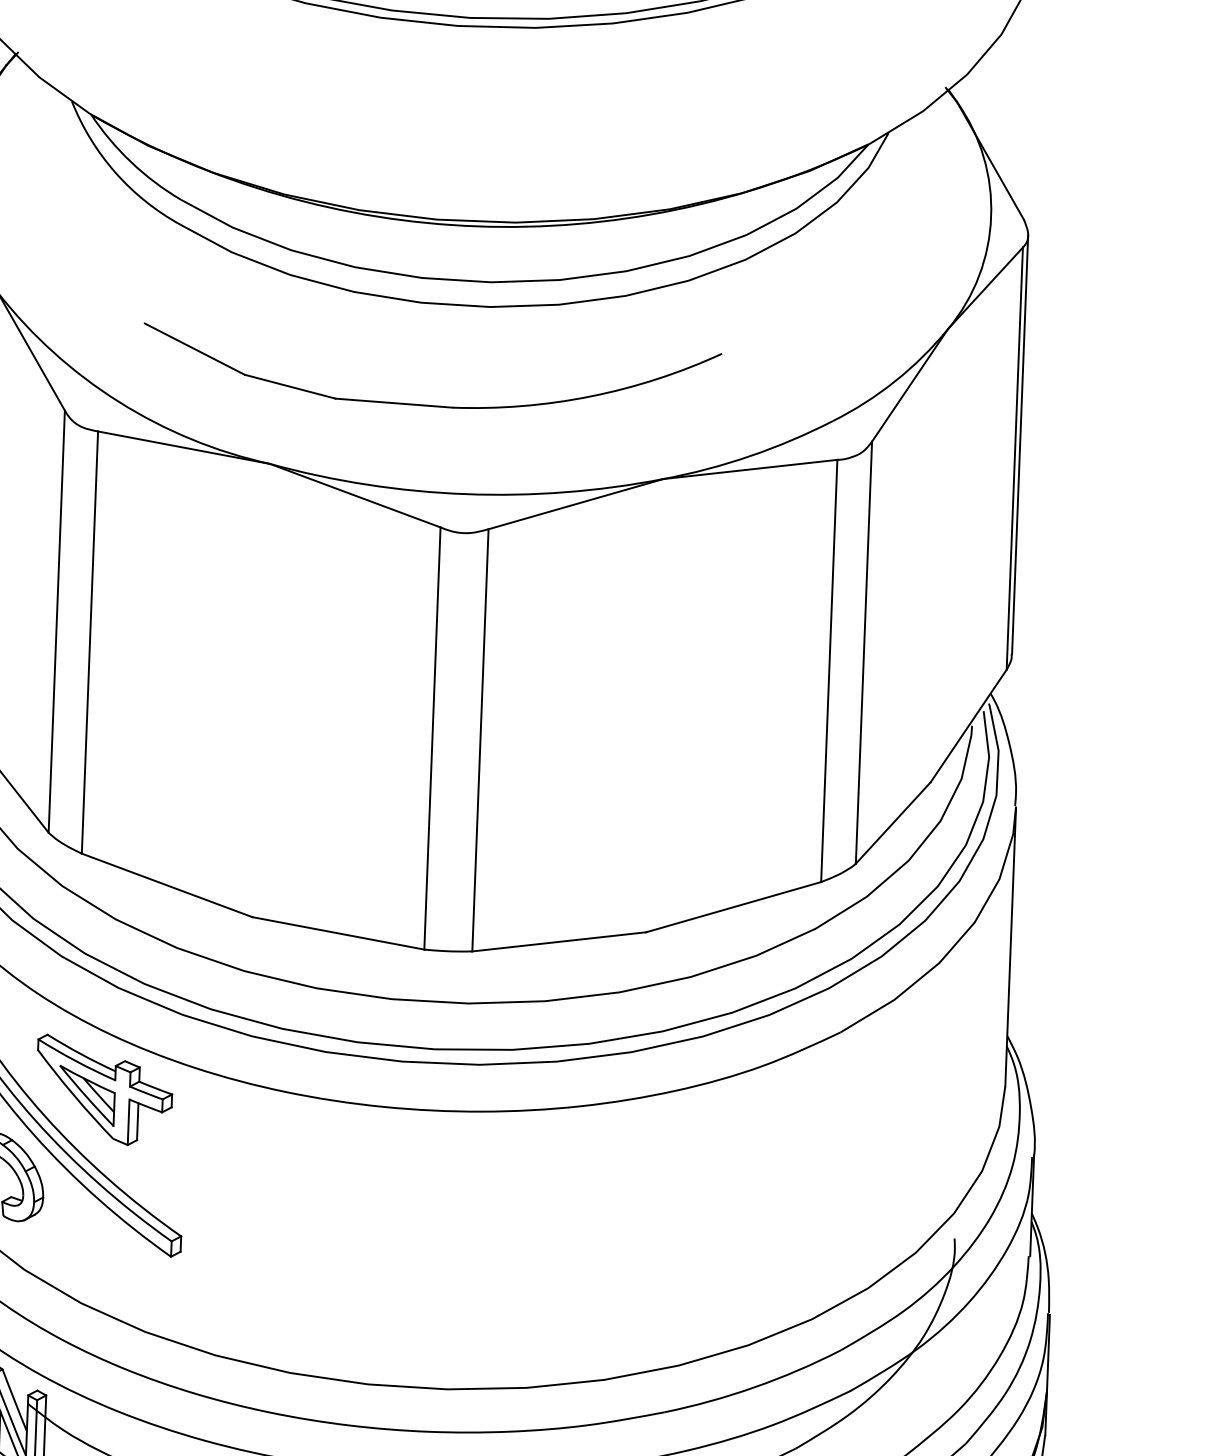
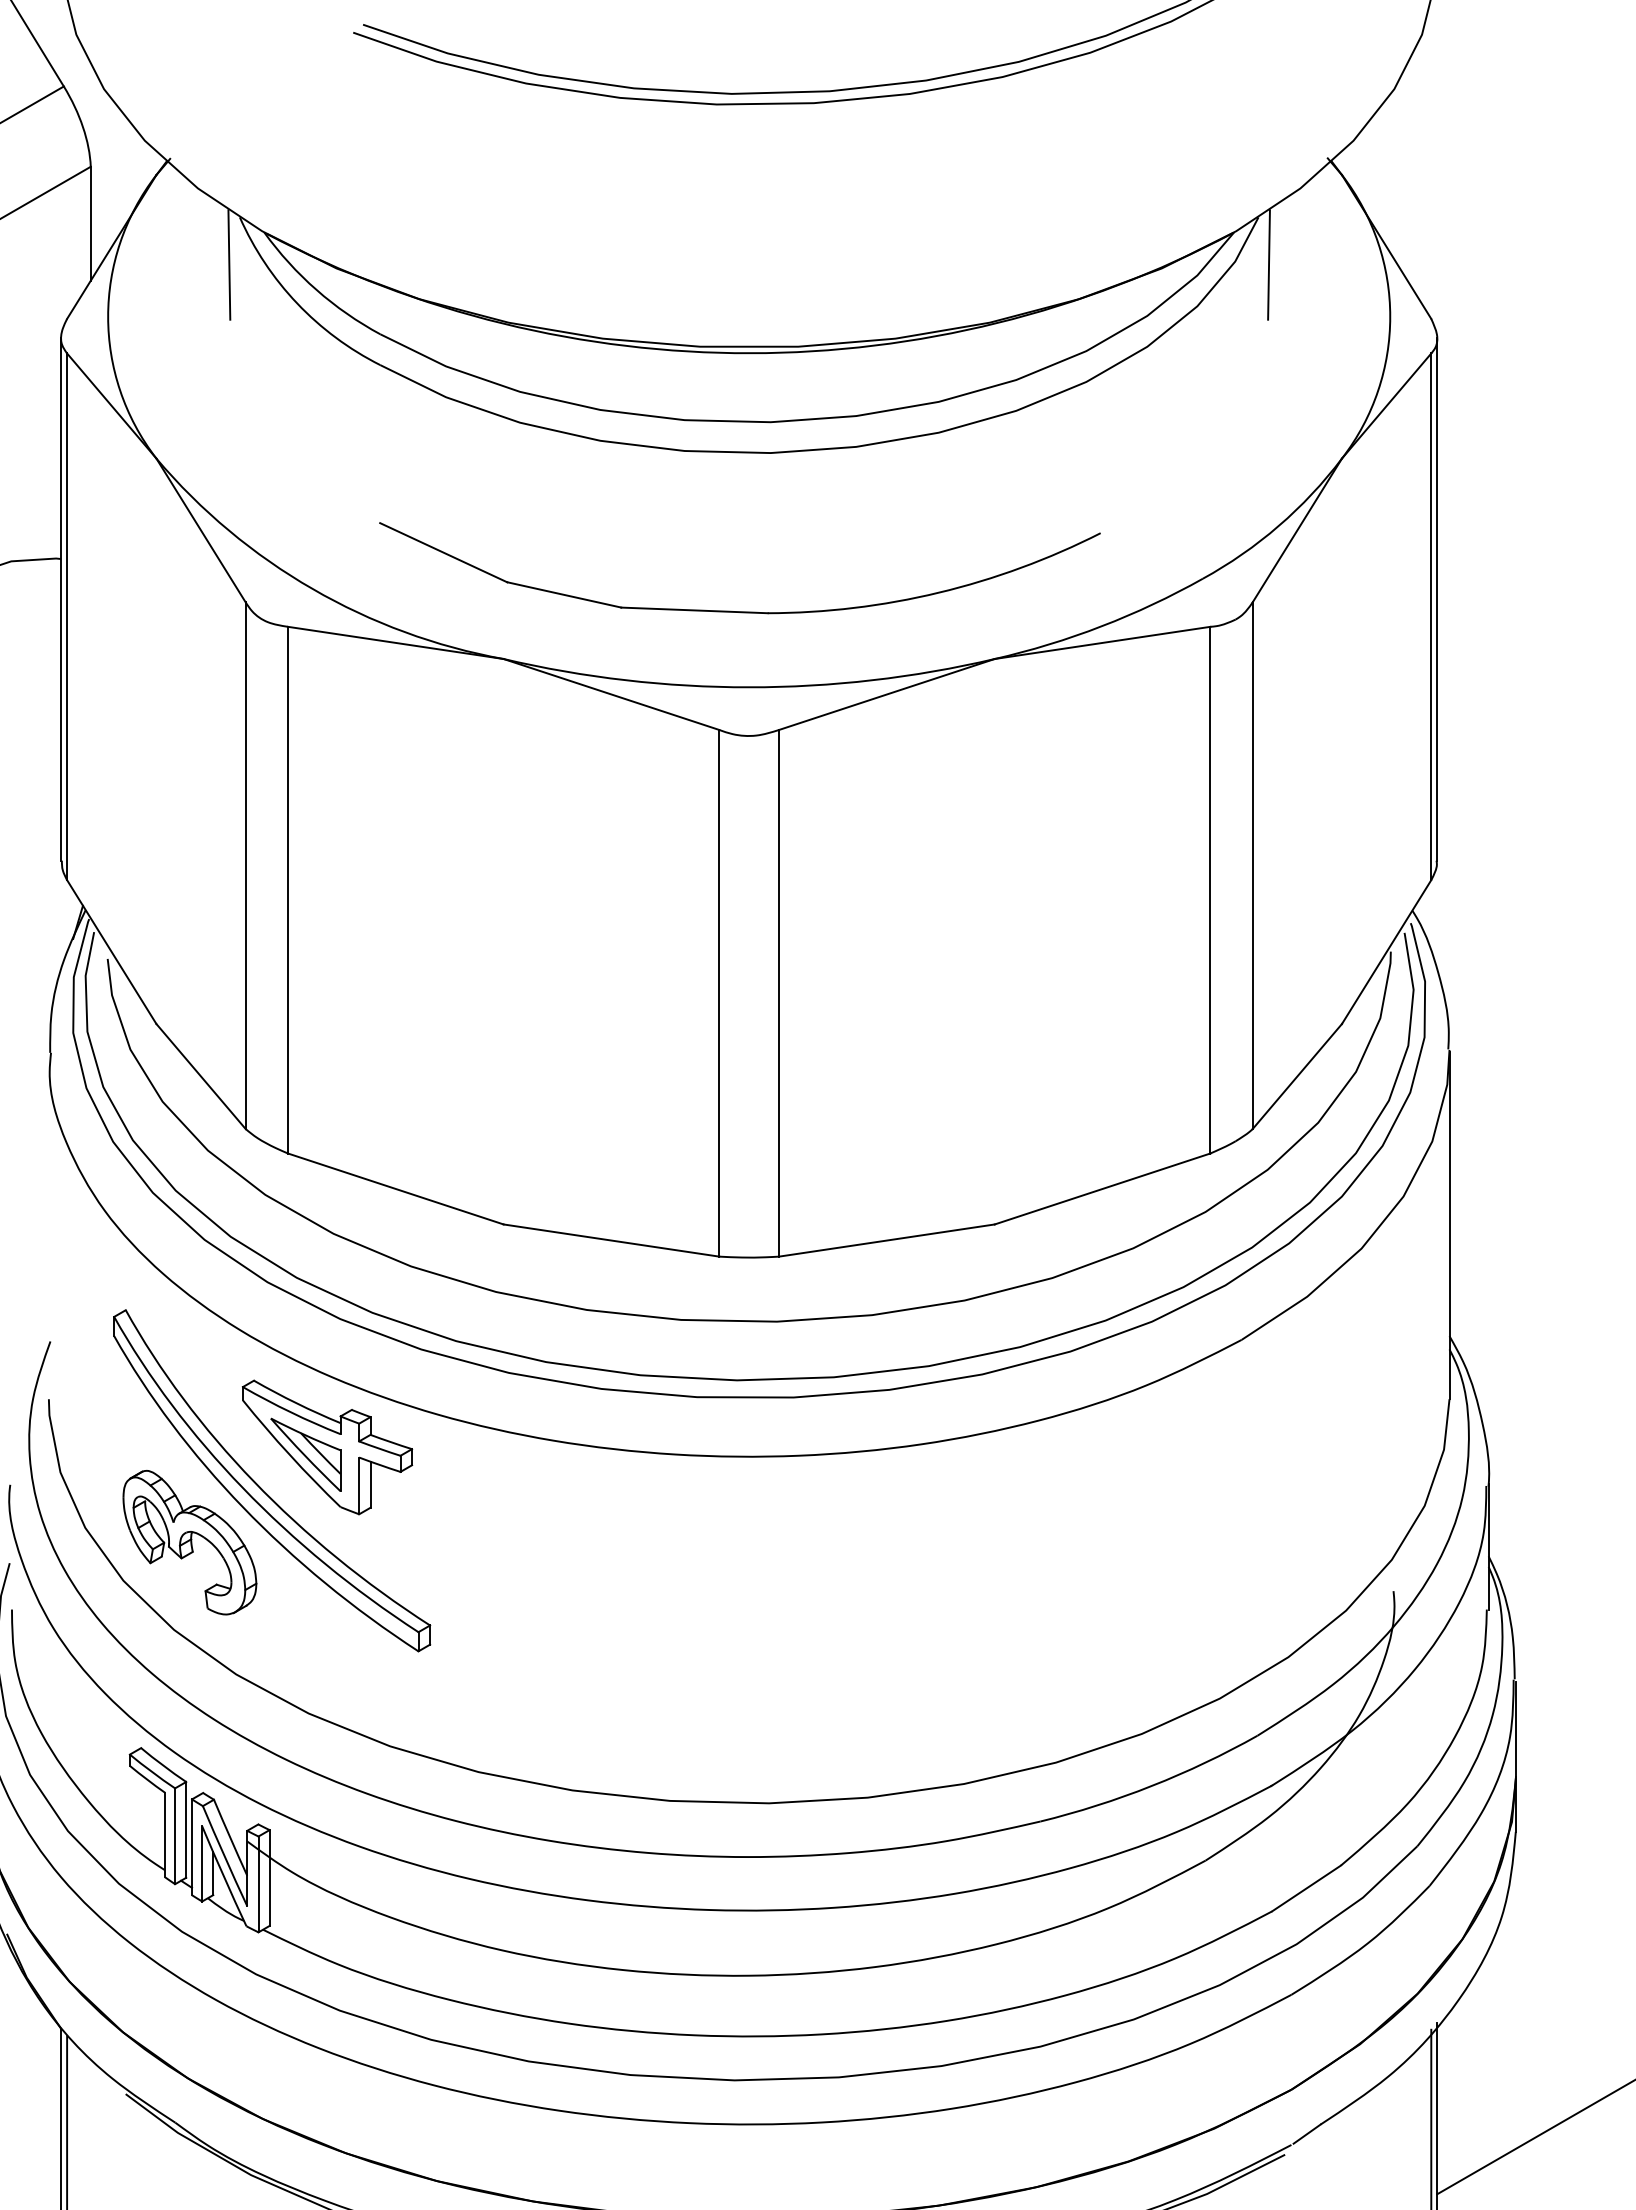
line: (62, 139) -> (229, 264), added
line: (895, 171) -> (1268, 264), added
part: (423, 404) -> (731, 610), moved

